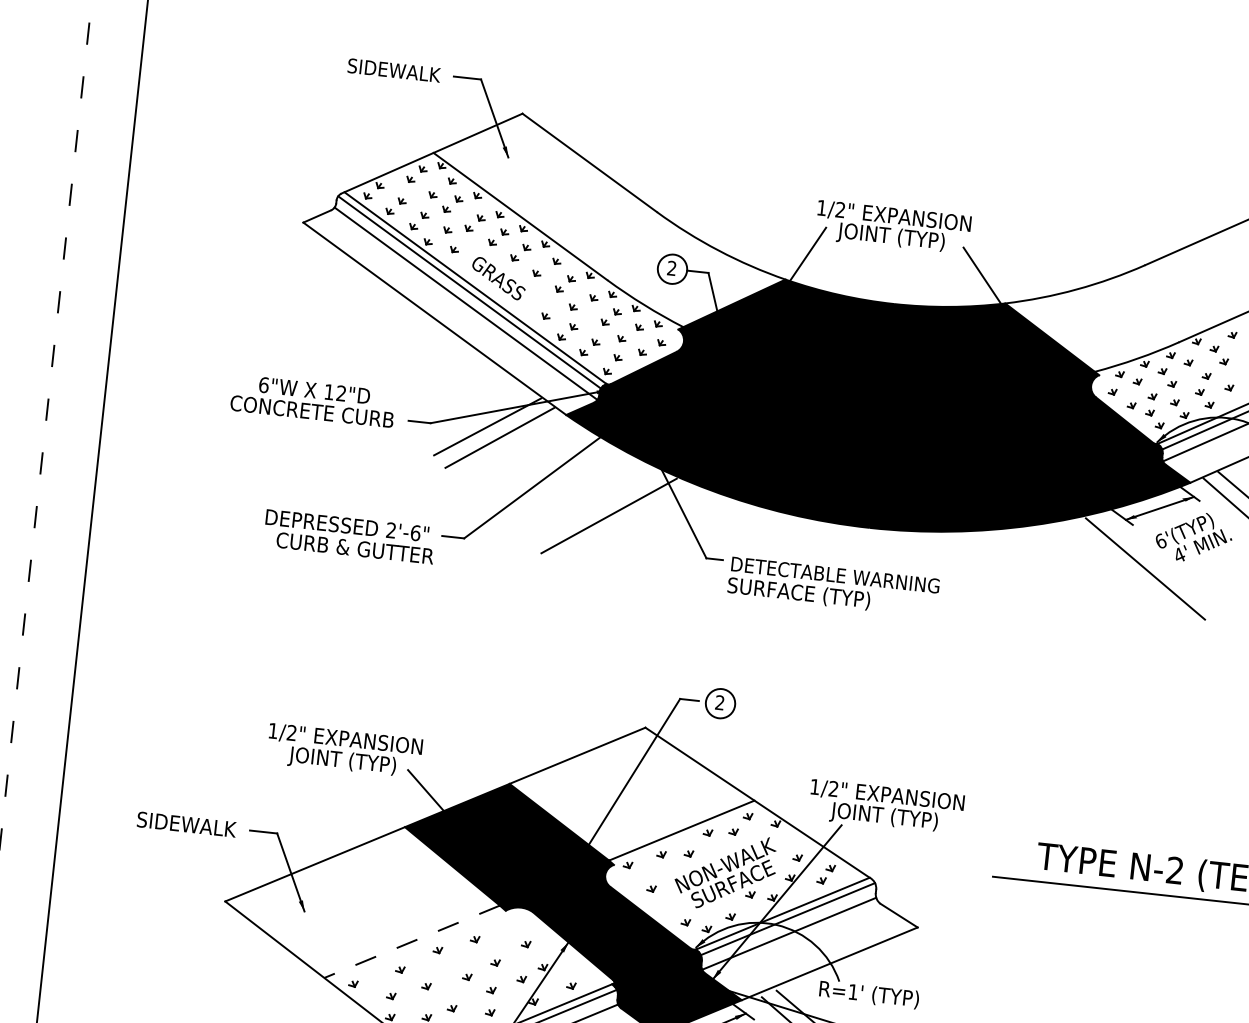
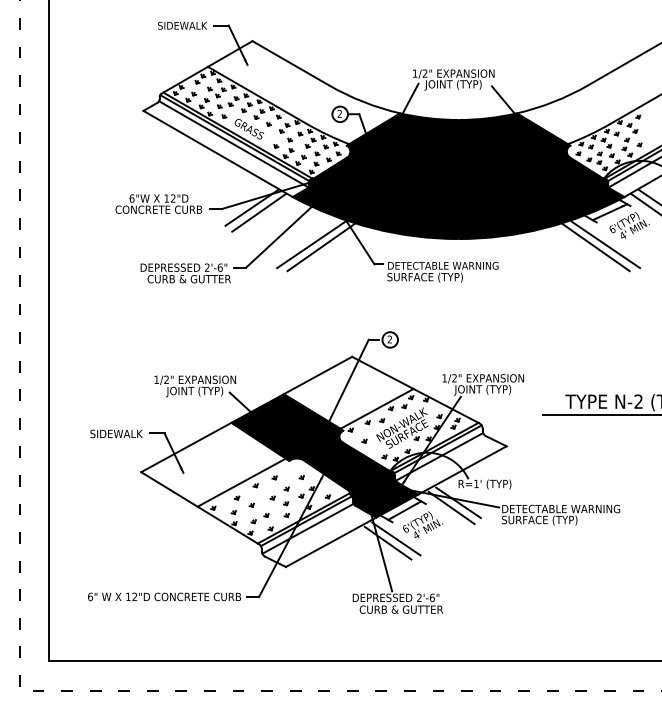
line: (591, 508) -> (311, 244), added
line: (1125, 571) -> (595, 247), added
line: (411, 941) -> (241, 482), dashed -> solid

